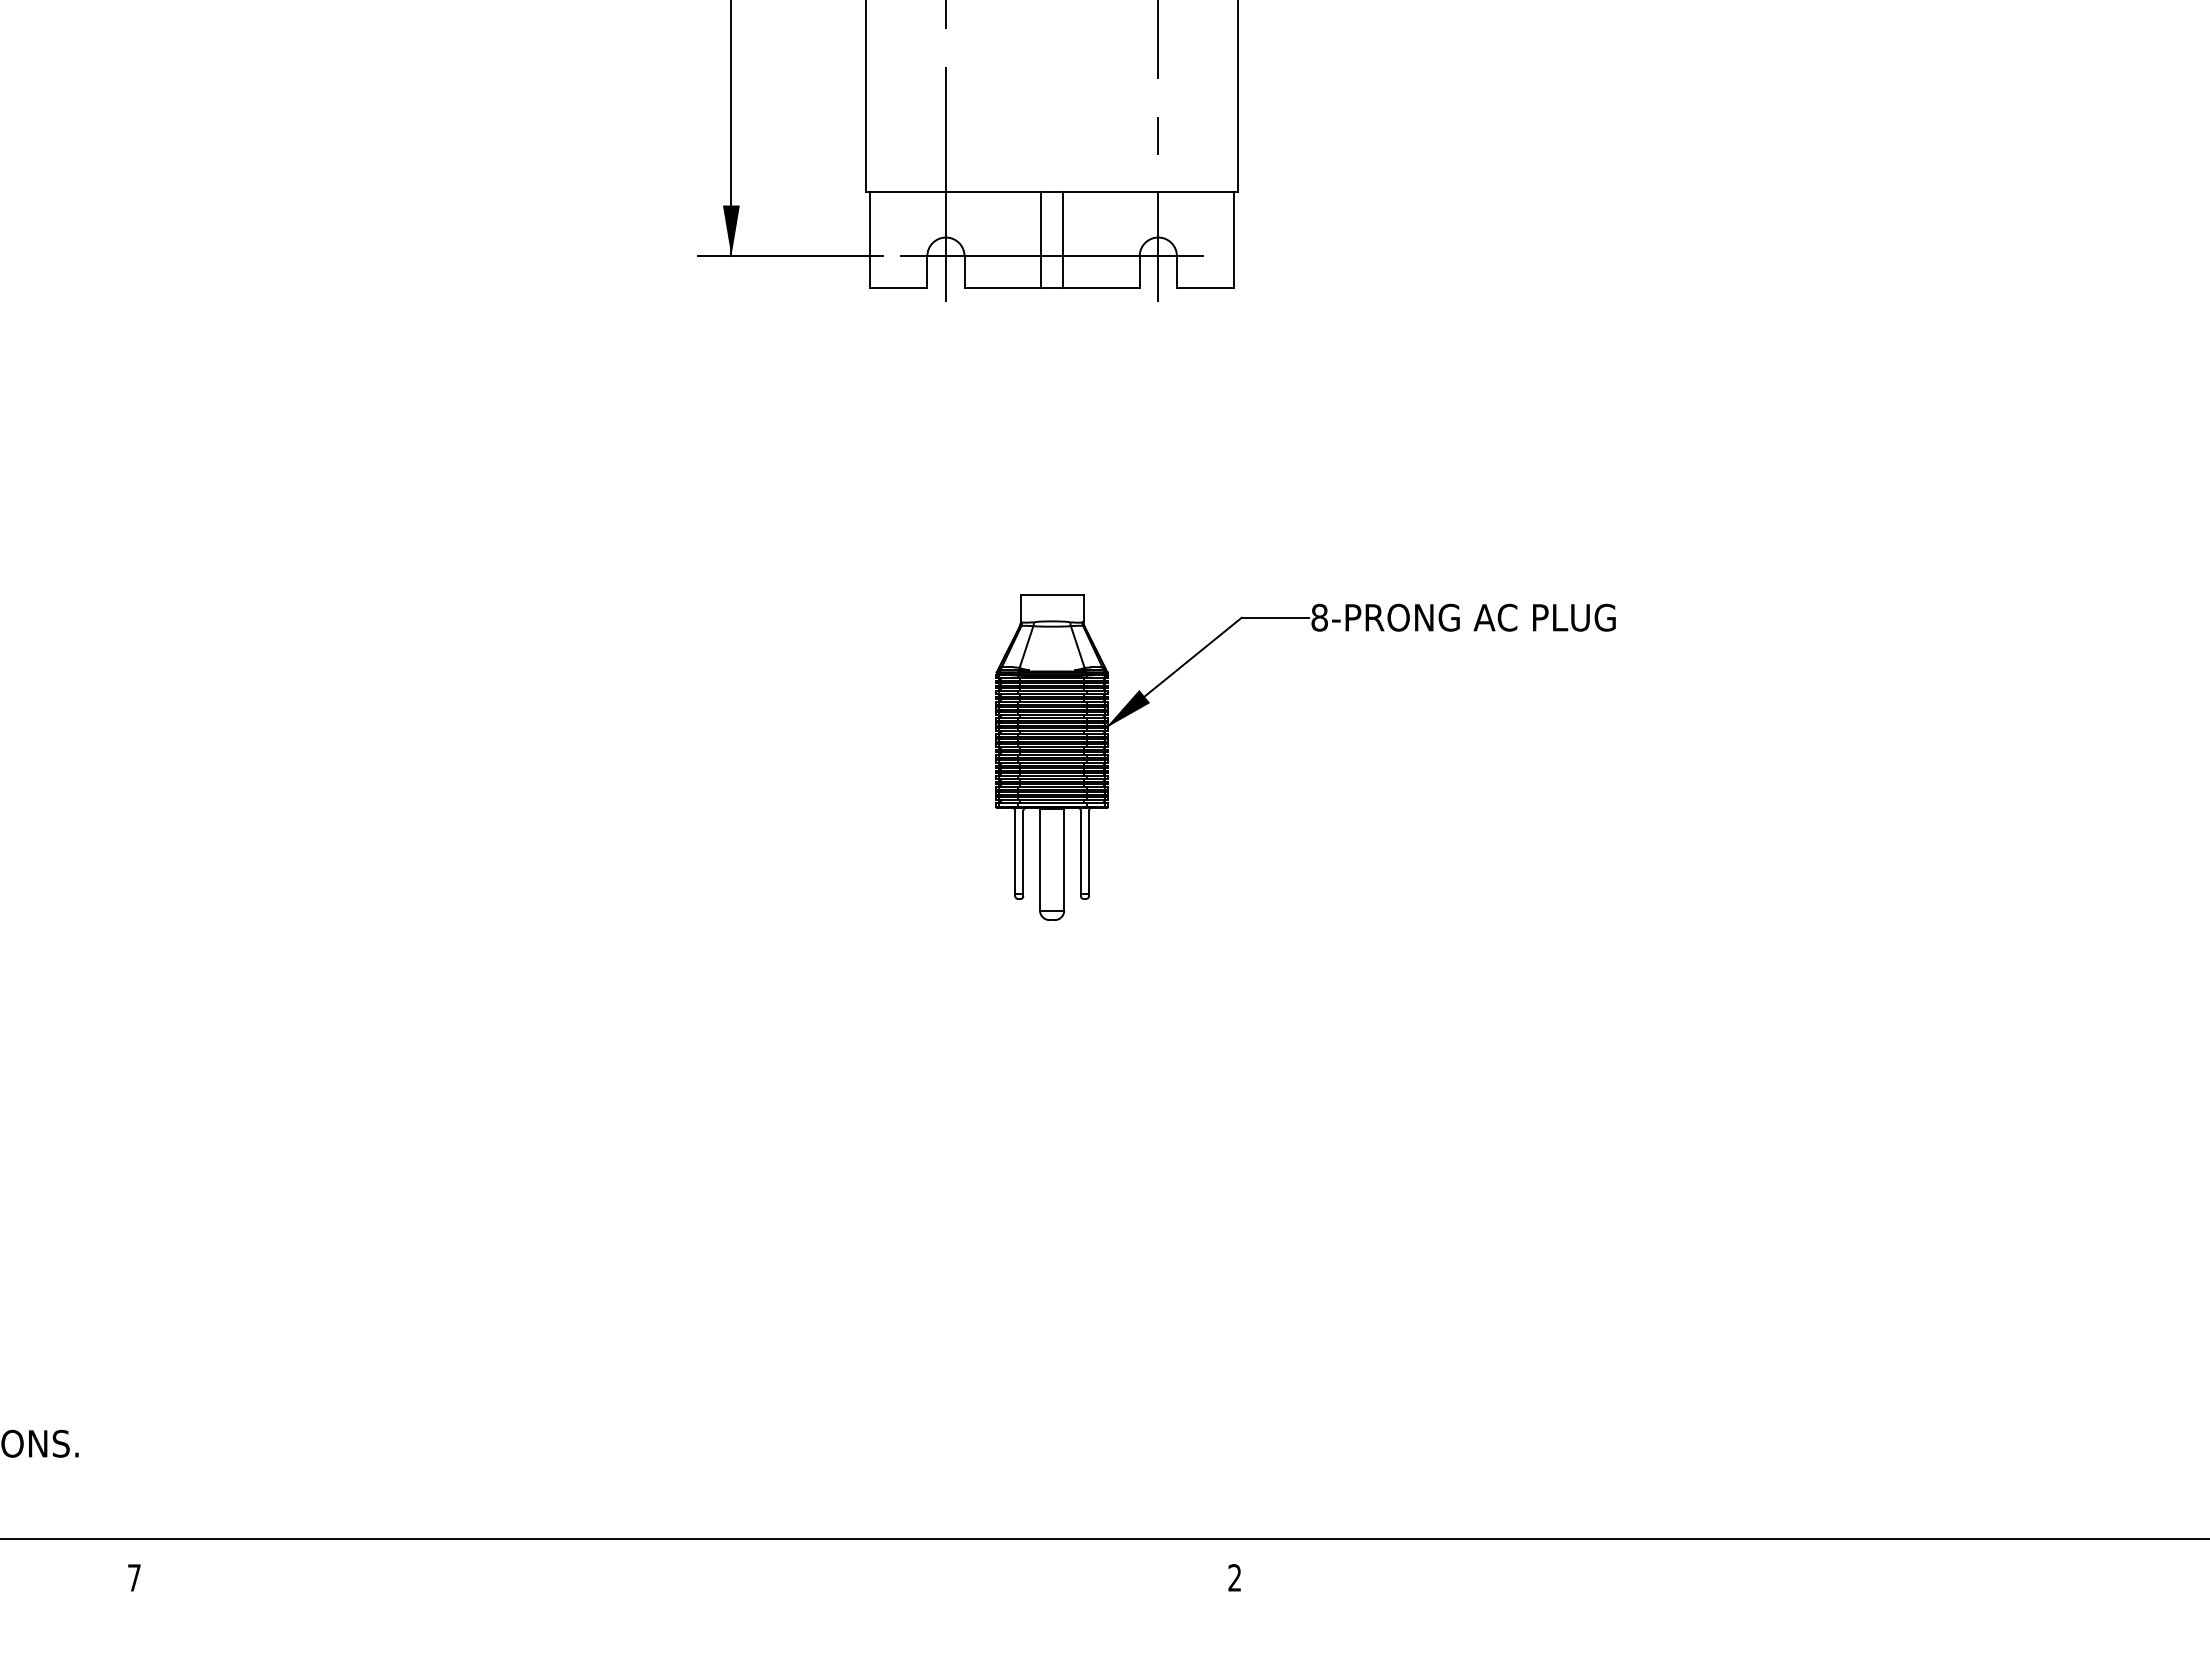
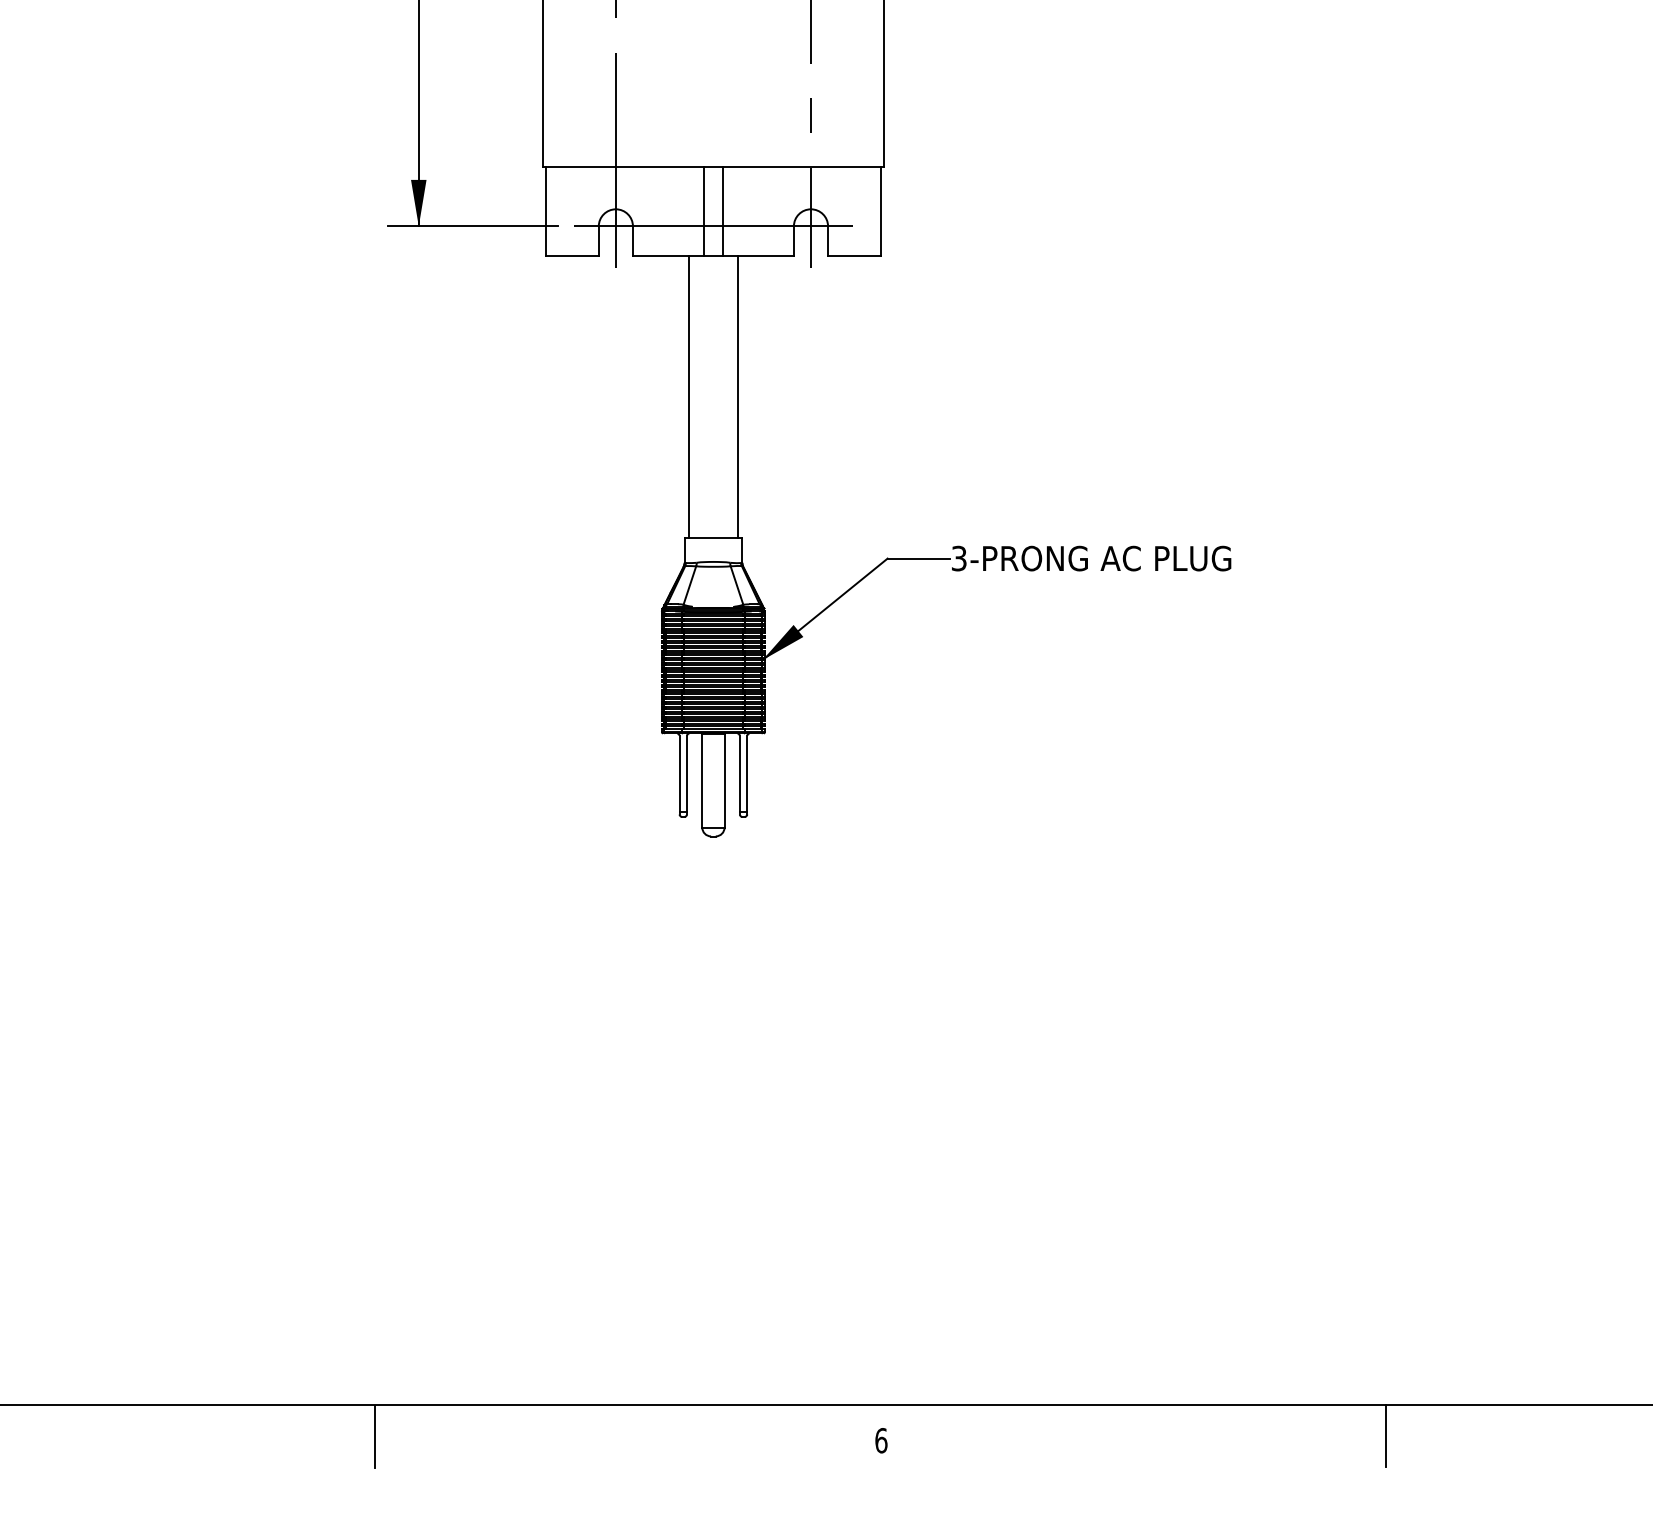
line: (1025, 441) -> (688, 396), added
line: (1078, 441) -> (737, 396), added
text: (1319, 617) -> (959, 558), 8-PRONG -> 3-PRONG
line: (1784, 1572) -> (1386, 1435), added
line: (684, 1573) -> (375, 1436), added
text: (1234, 1577) -> (880, 1440), 2 -> 6

